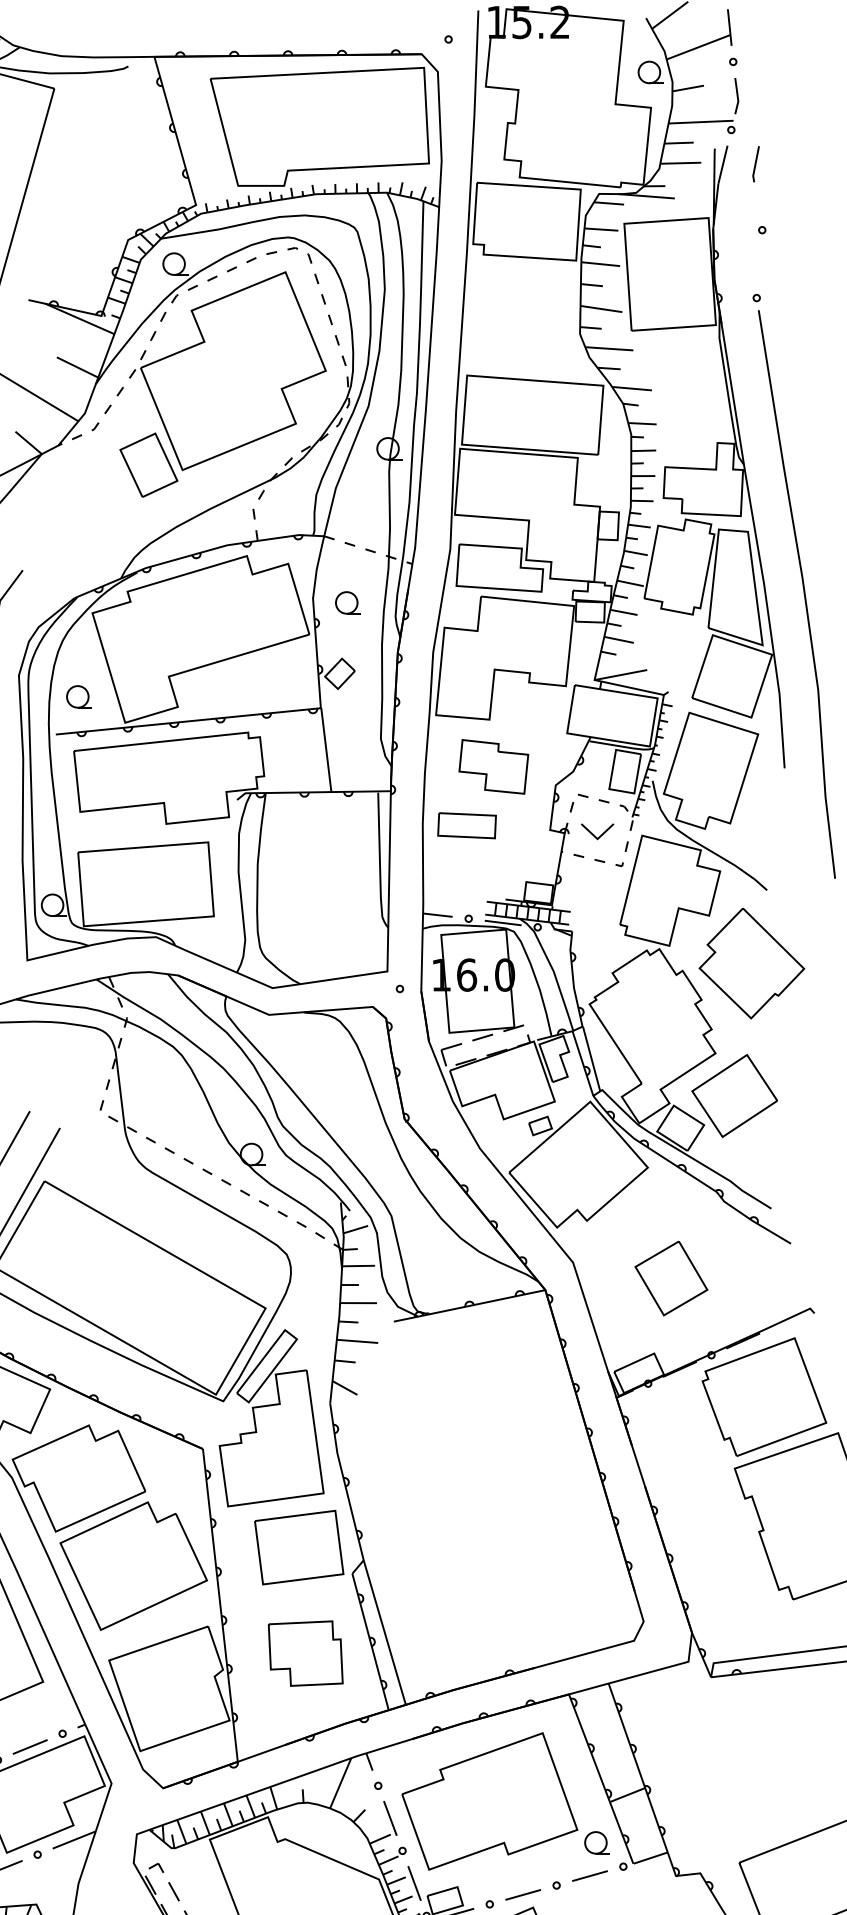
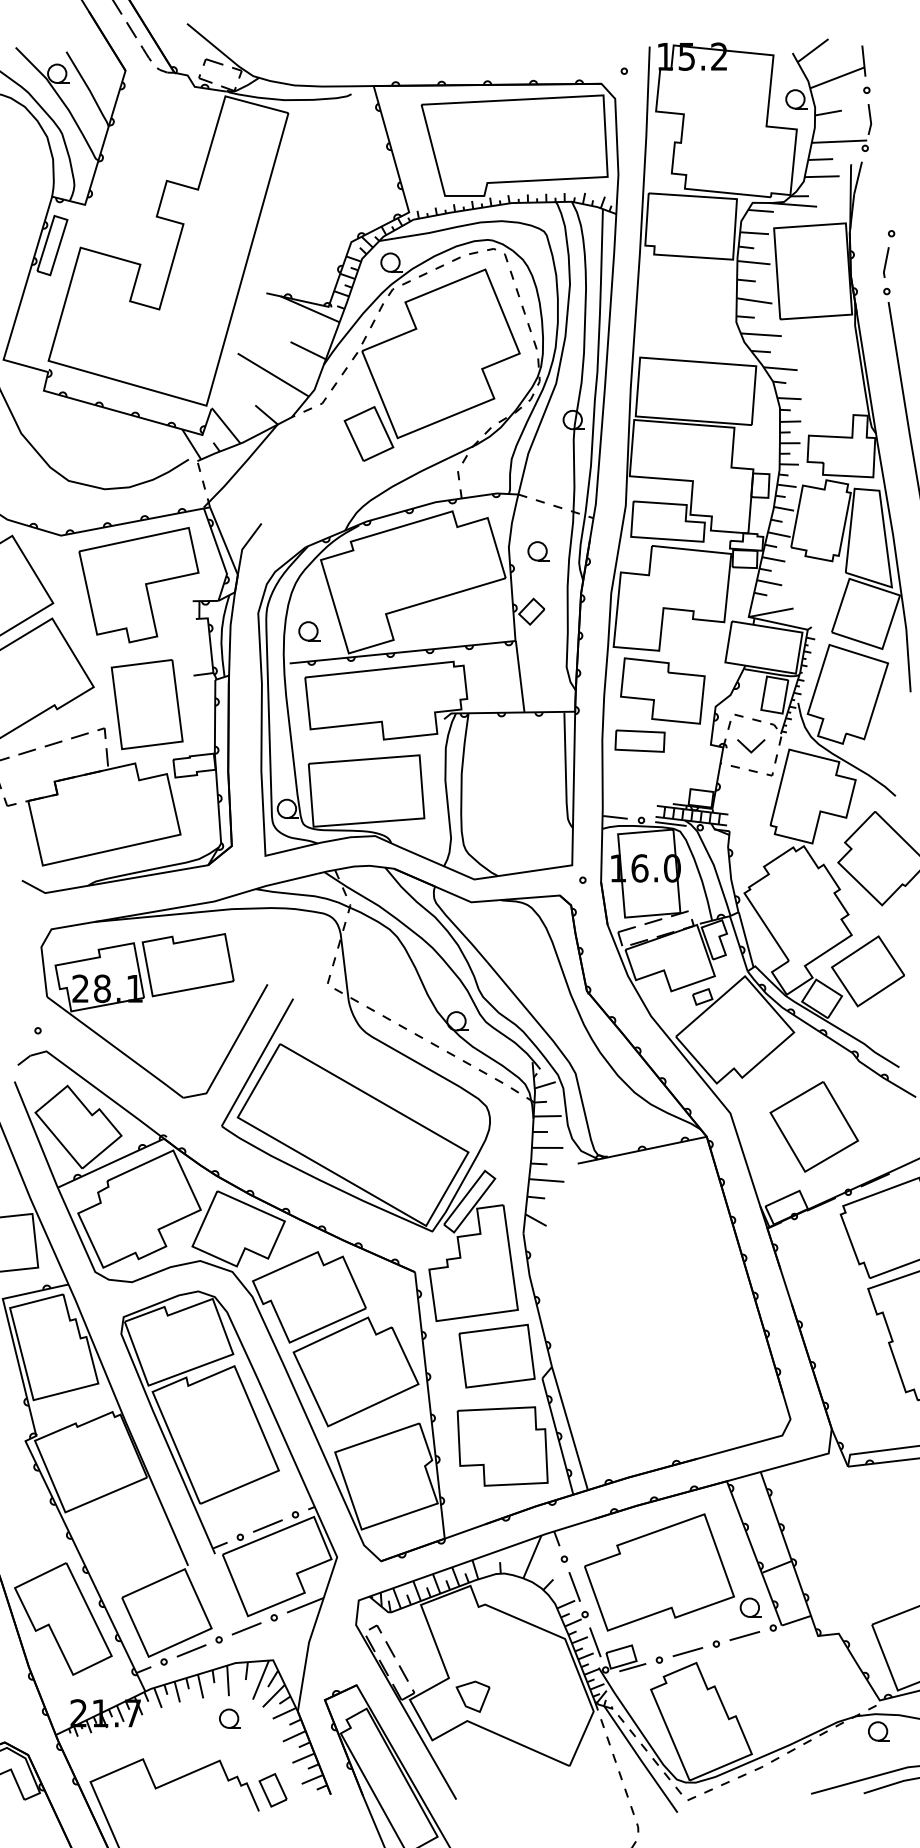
line: (756, 164) -> (886, 262), moved
part: (493, 766) -> (662, 690), size x1.43
part: (670, 1278) -> (813, 1126), size x1.43
part: (305, 1653) -> (502, 1446), size x1.43

